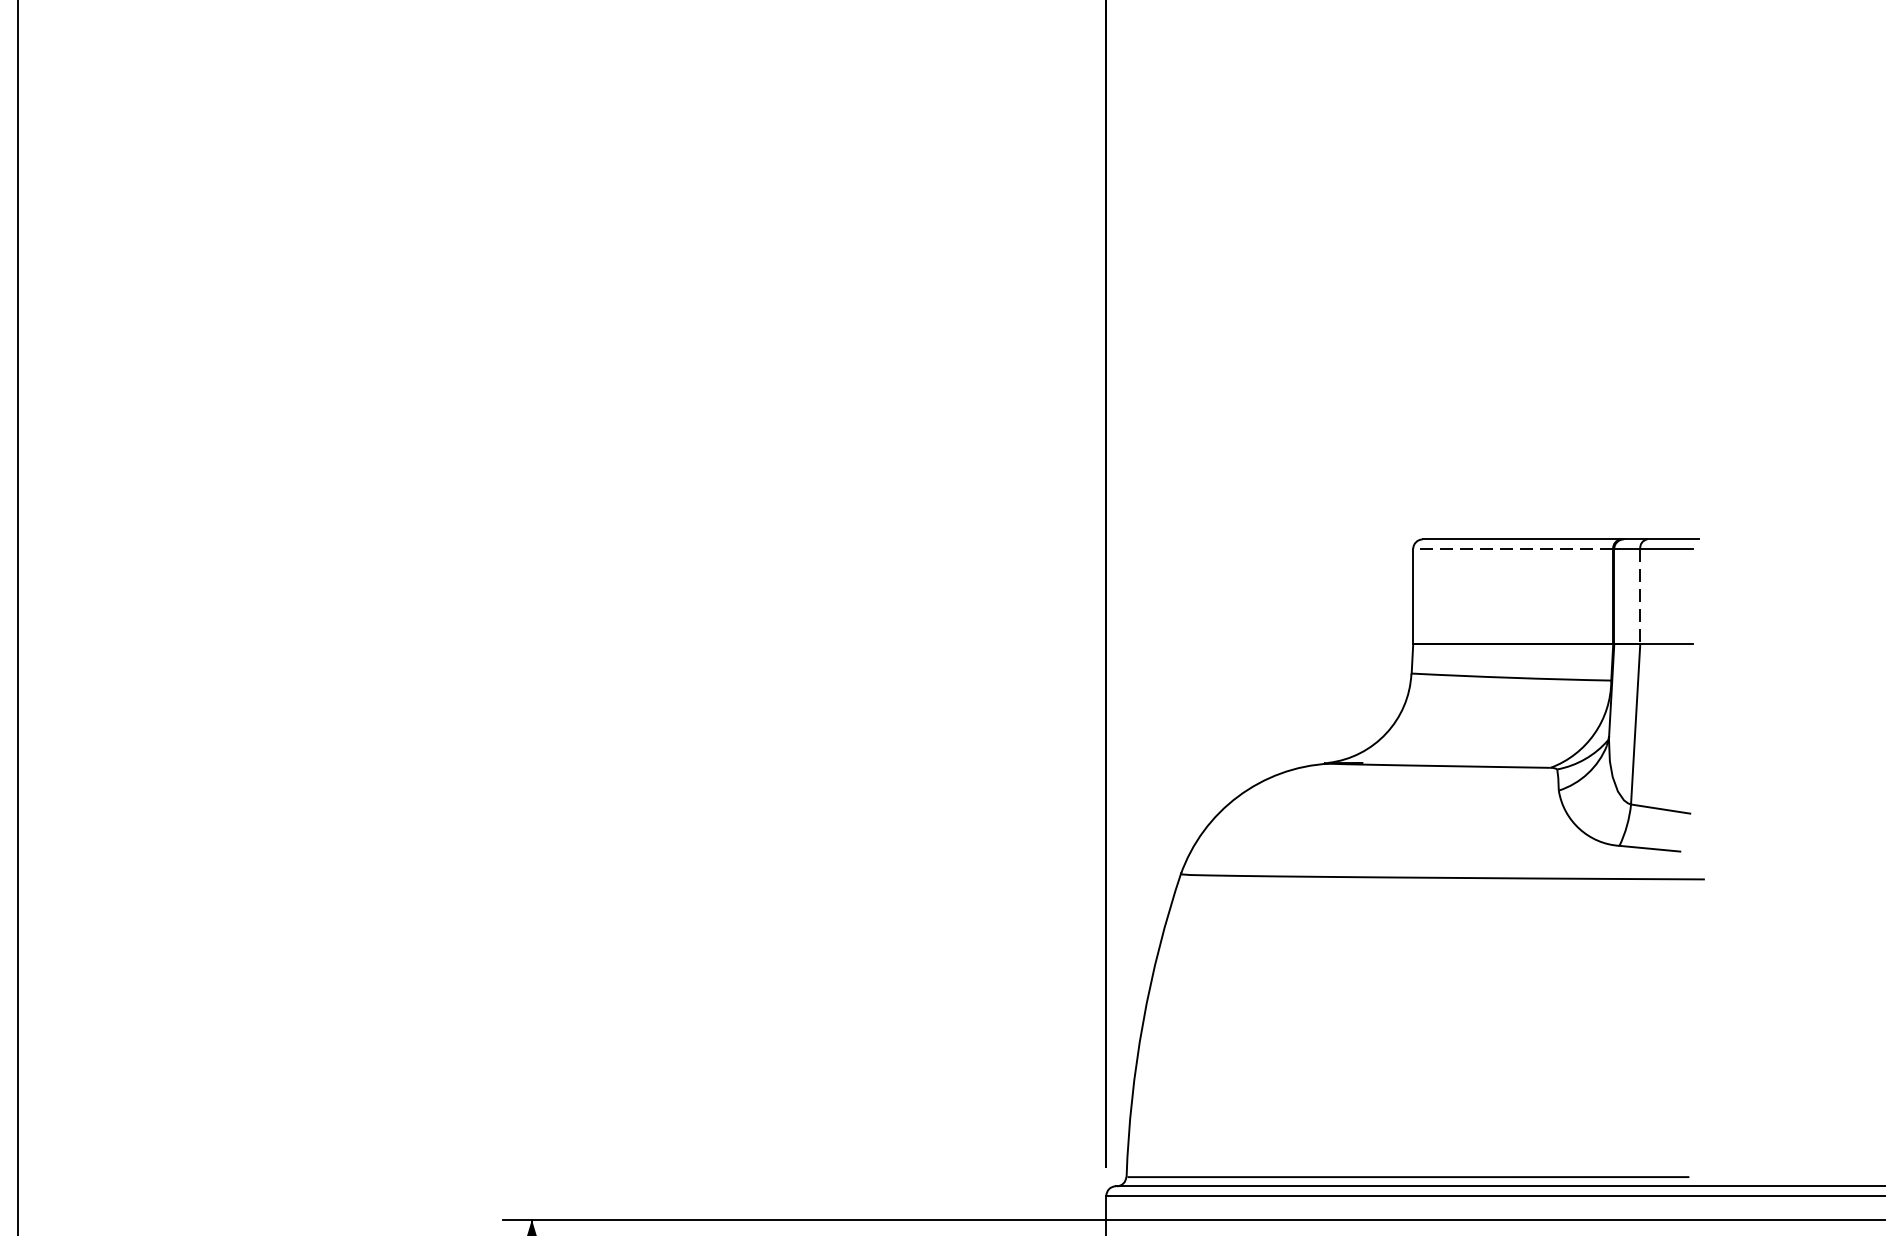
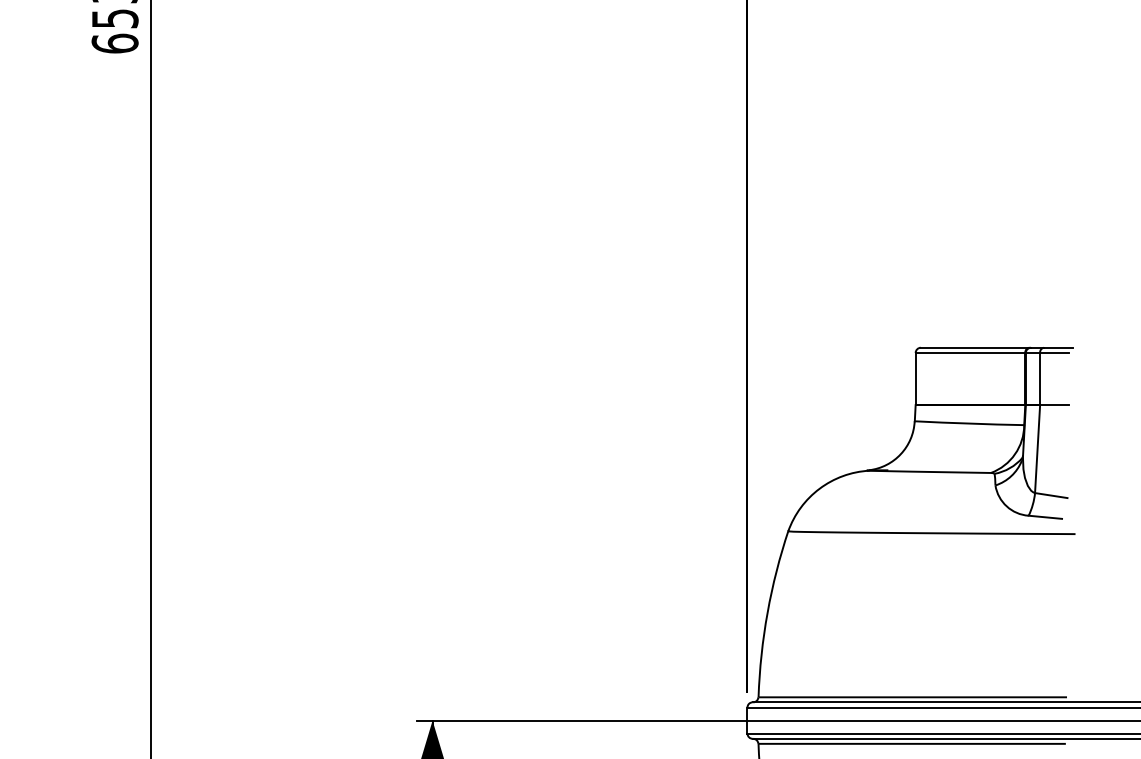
line: (1513, 548) -> (970, 352), dashed -> solid
line: (1640, 597) -> (1040, 379), dashed -> solid

